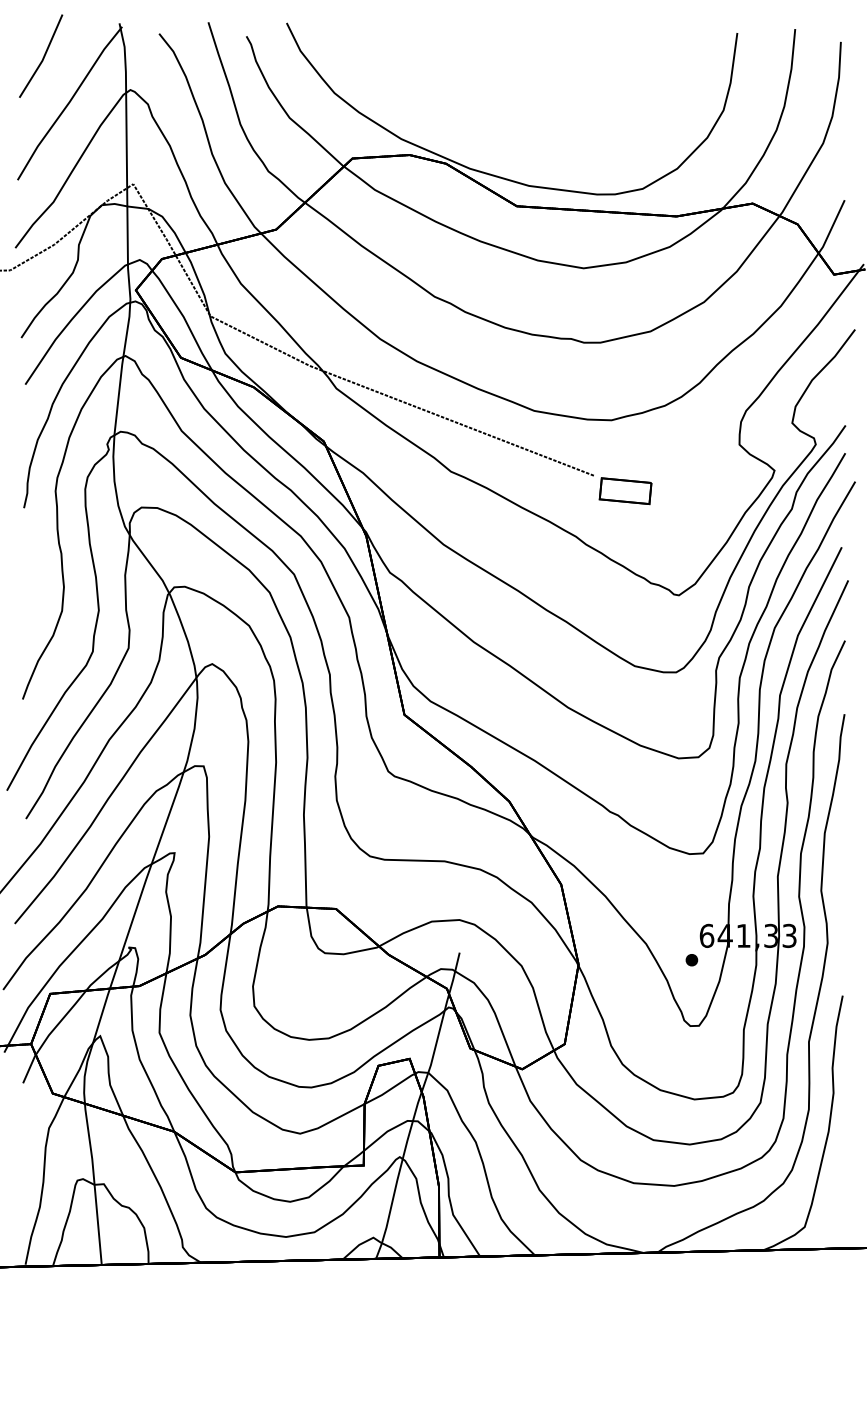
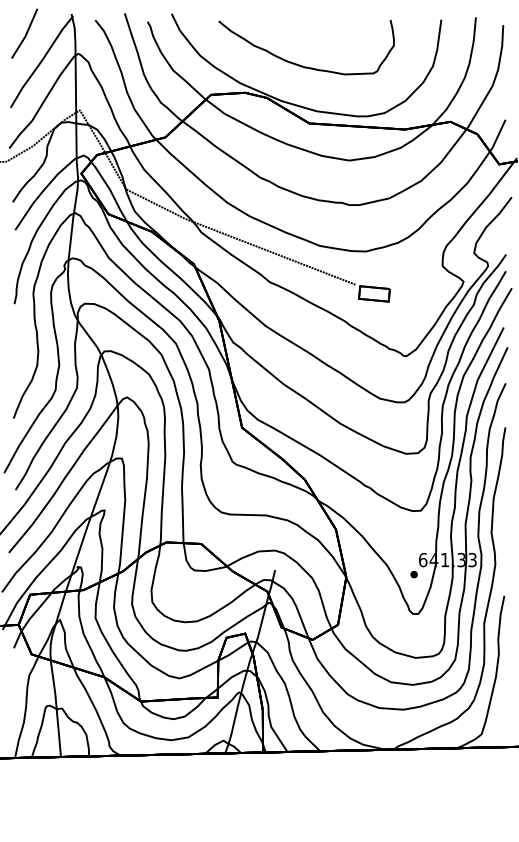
part: (500, 107) -> (299, 64), added

